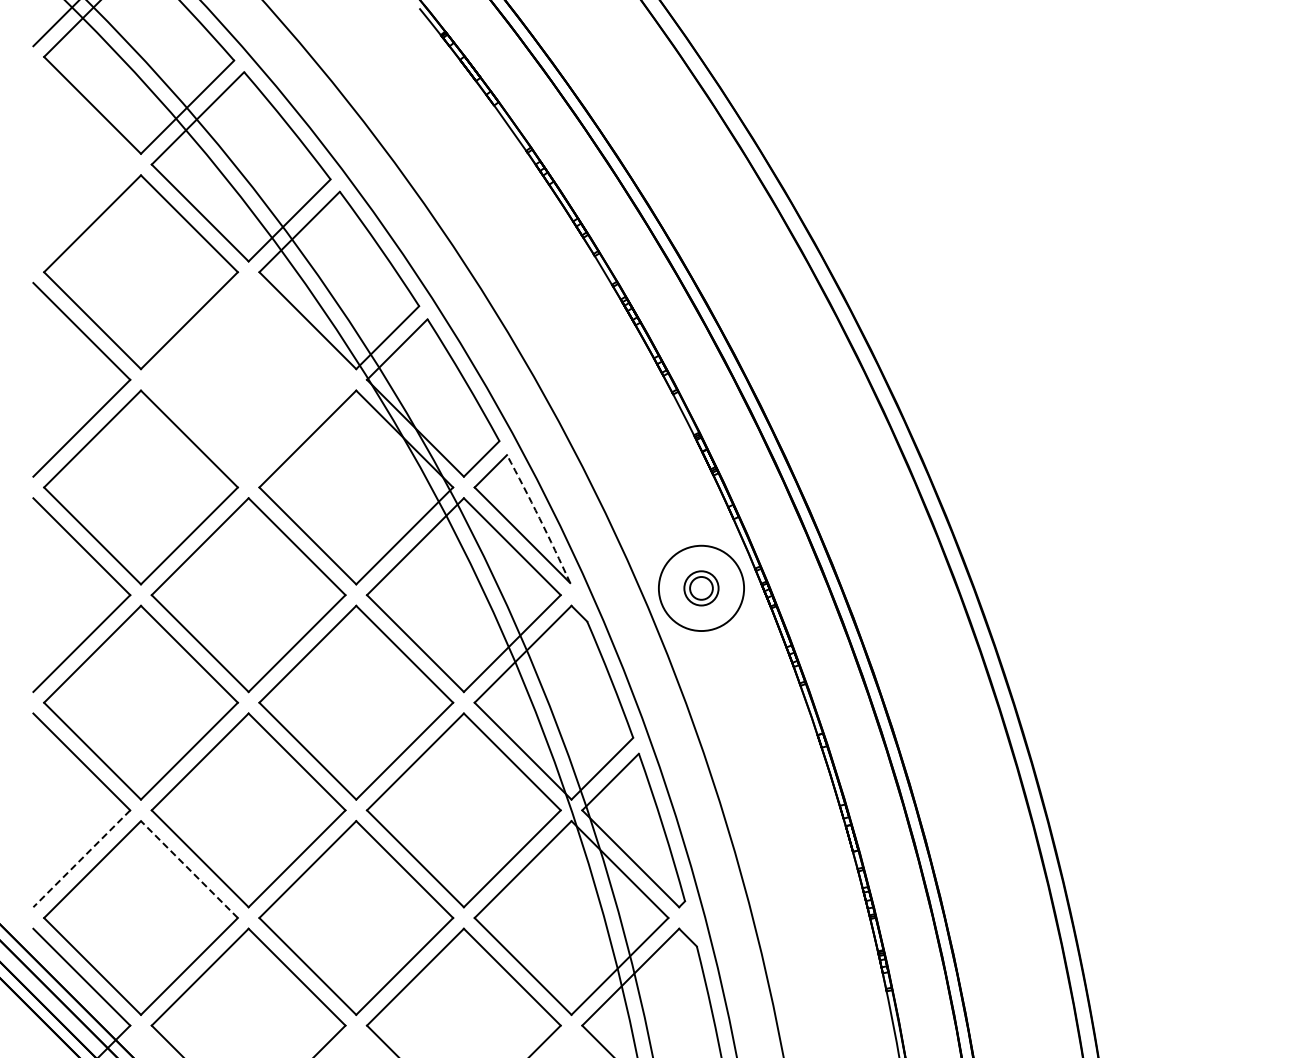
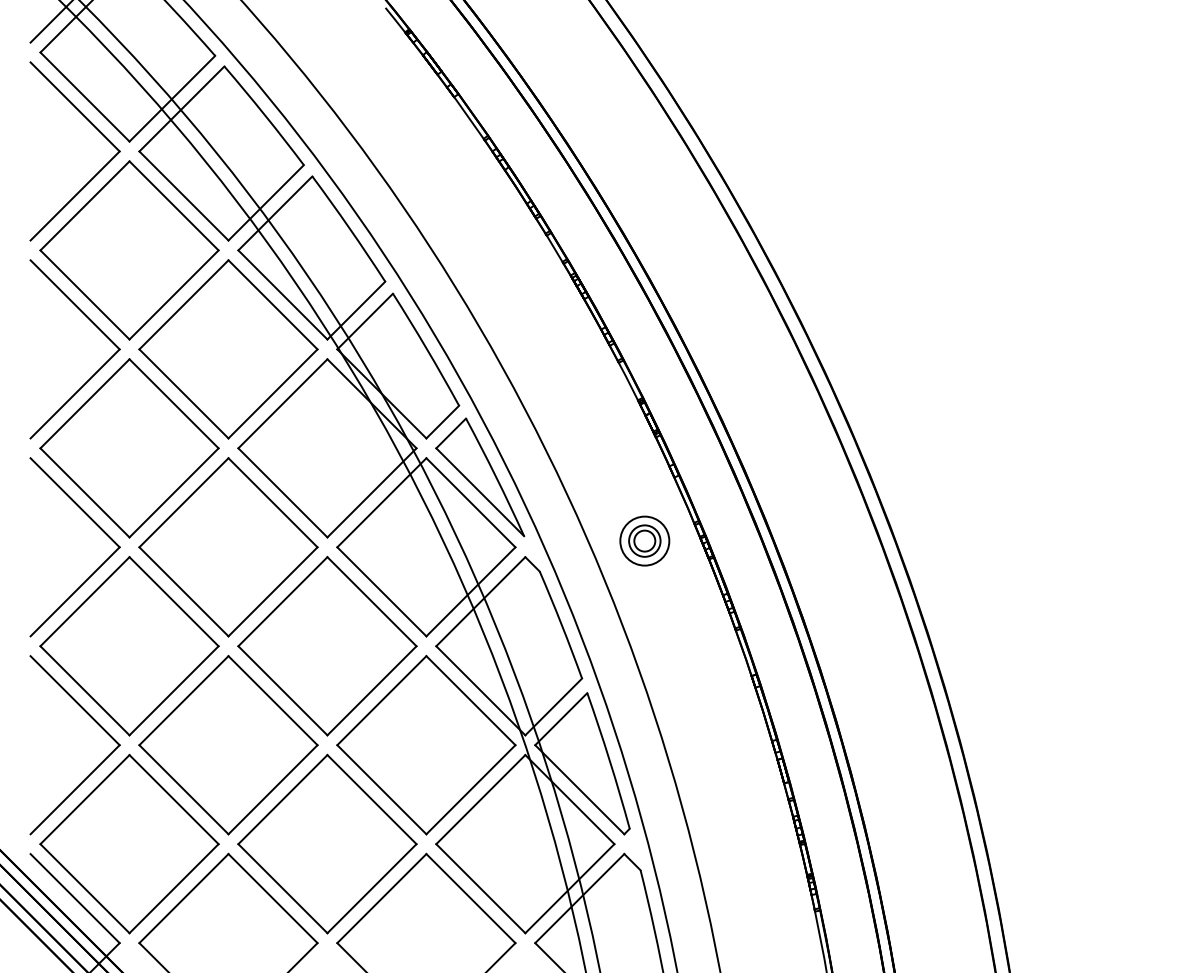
part: (104, 140) -> (95, 129), added
part: (248, 379) -> (228, 349), added
arc: (539, 518) -> (495, 476), dashed -> solid
circle: (701, 588) -> (644, 541), size x0.62
line: (81, 858) -> (74, 789), dashed -> solid
line: (189, 869) -> (174, 799), dashed -> solid

